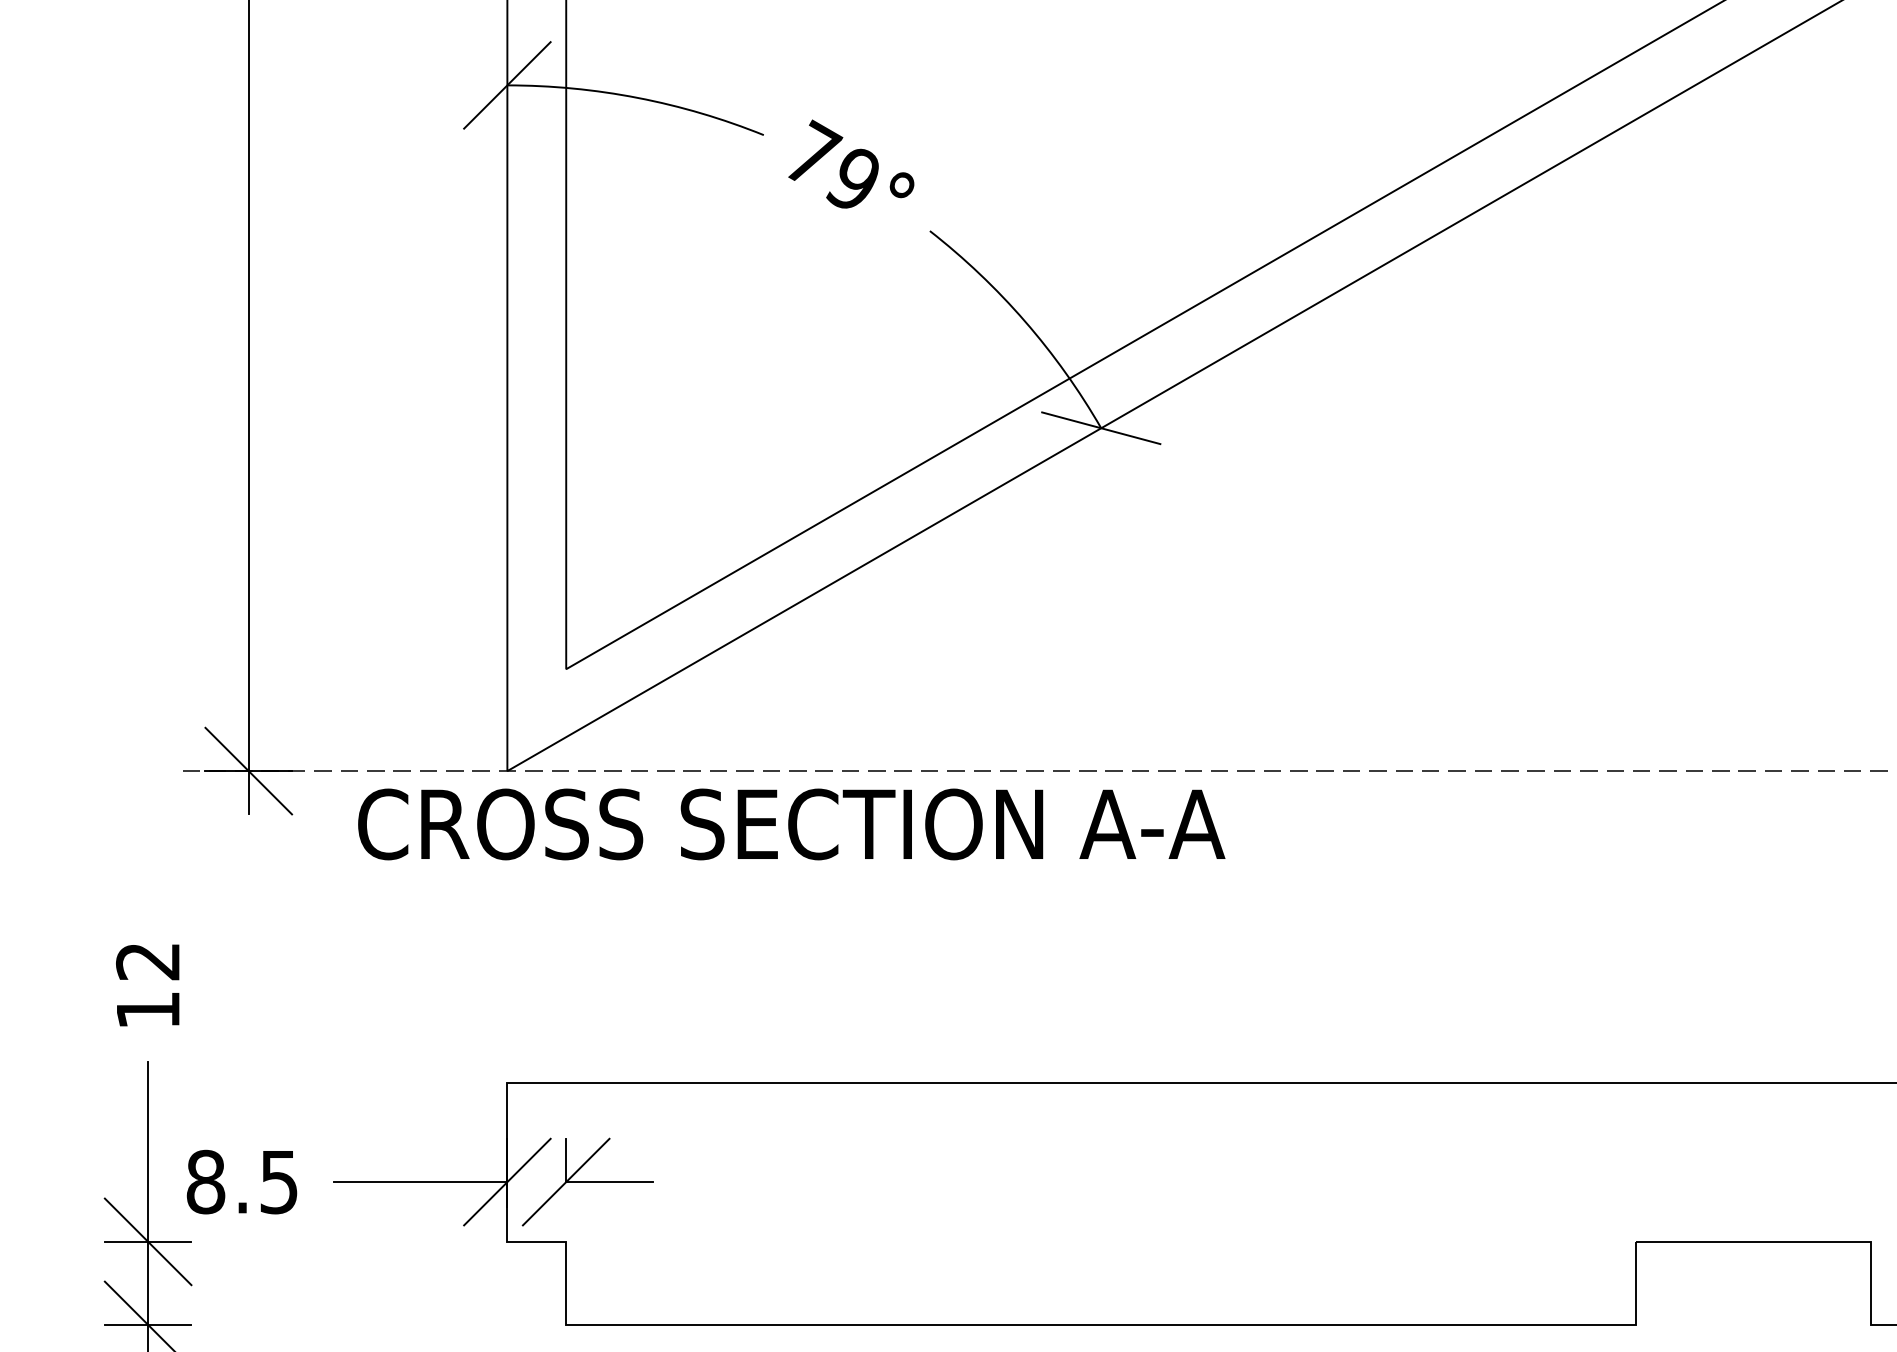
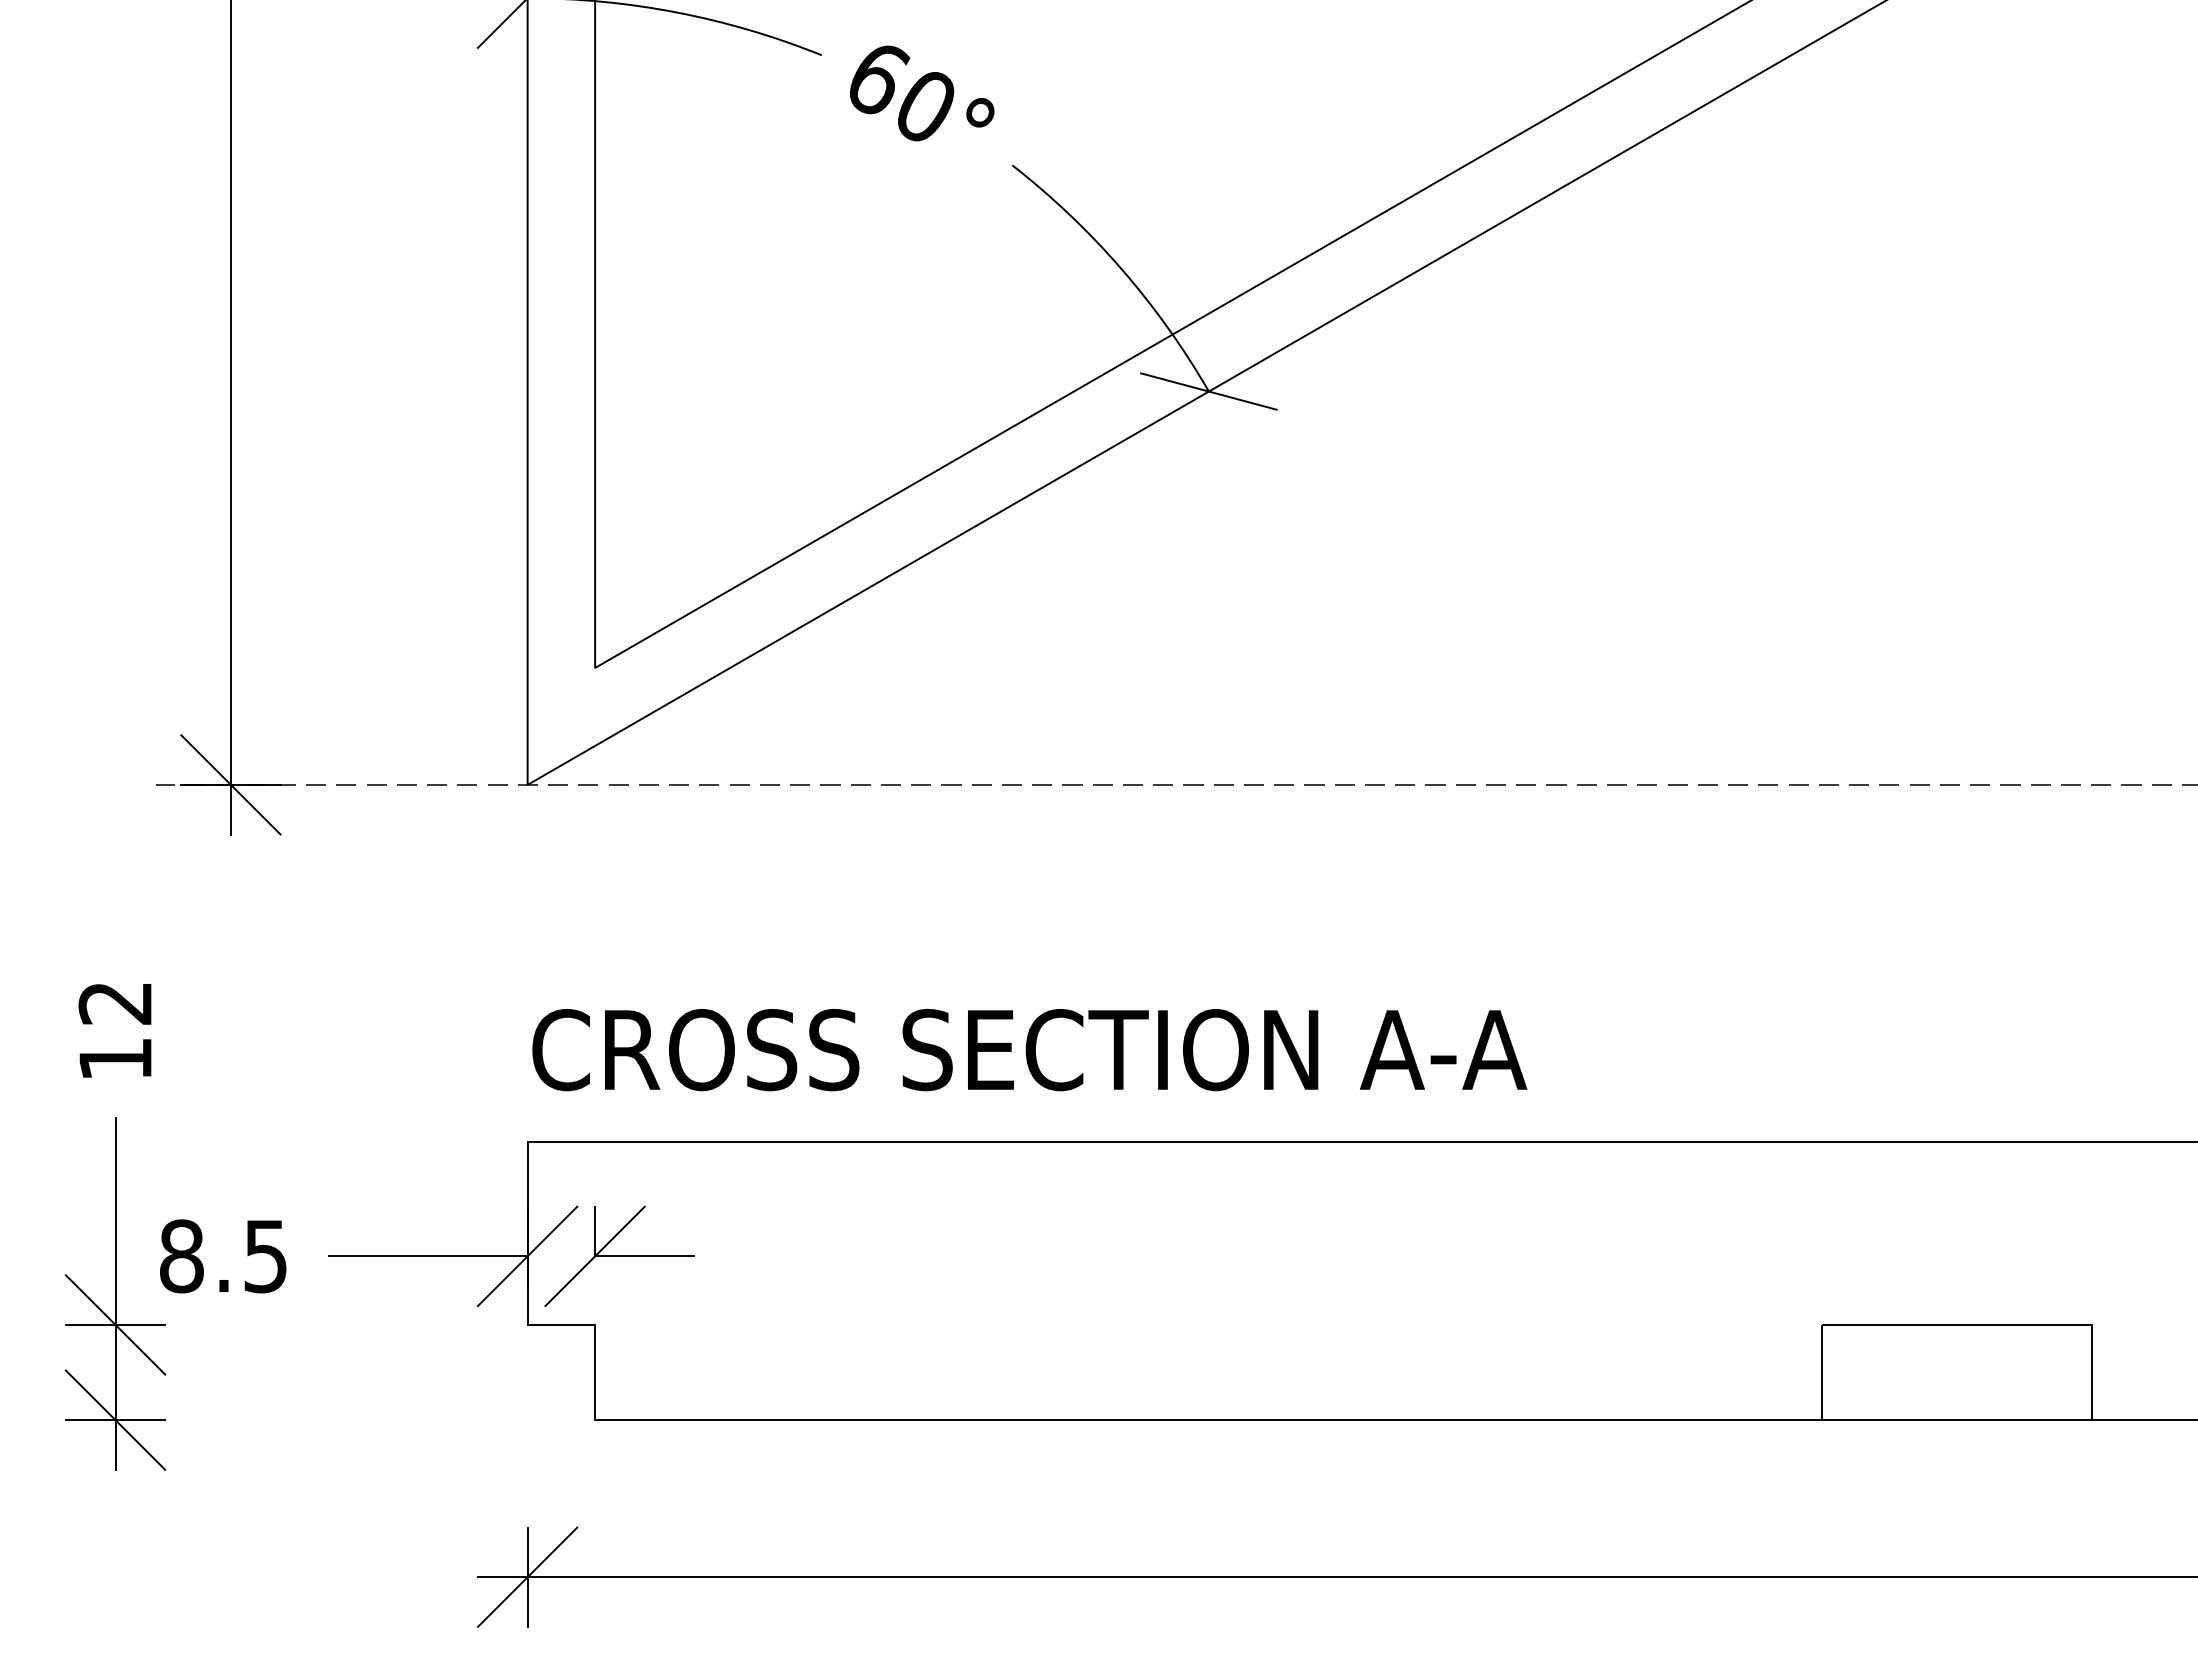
text: (833, 164) -> (901, 89), 79° -> 60°
text: (791, 824) -> (1029, 1050), moved
line: (1753, 1325) -> (1957, 1420), added

